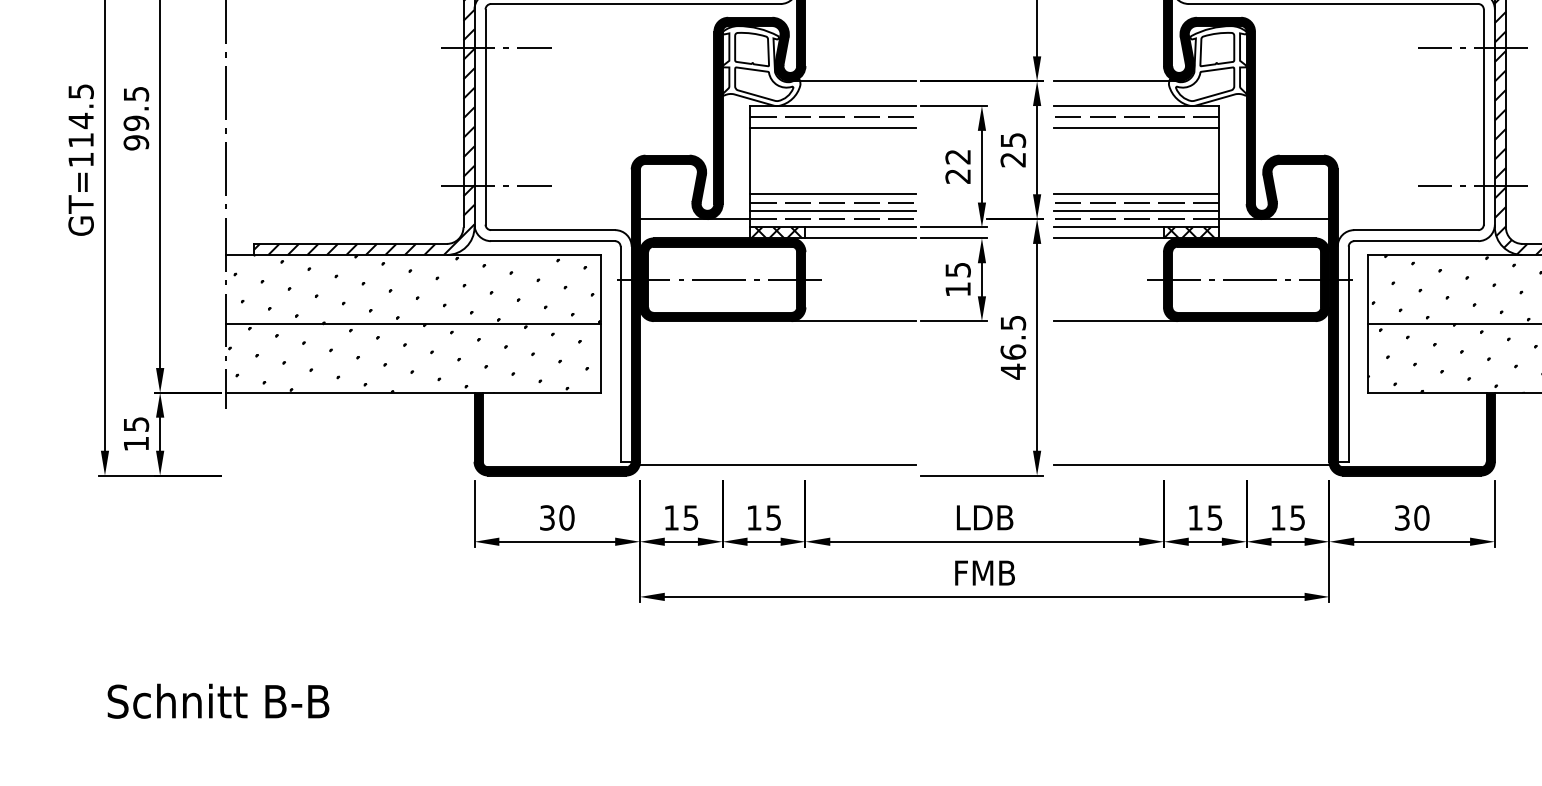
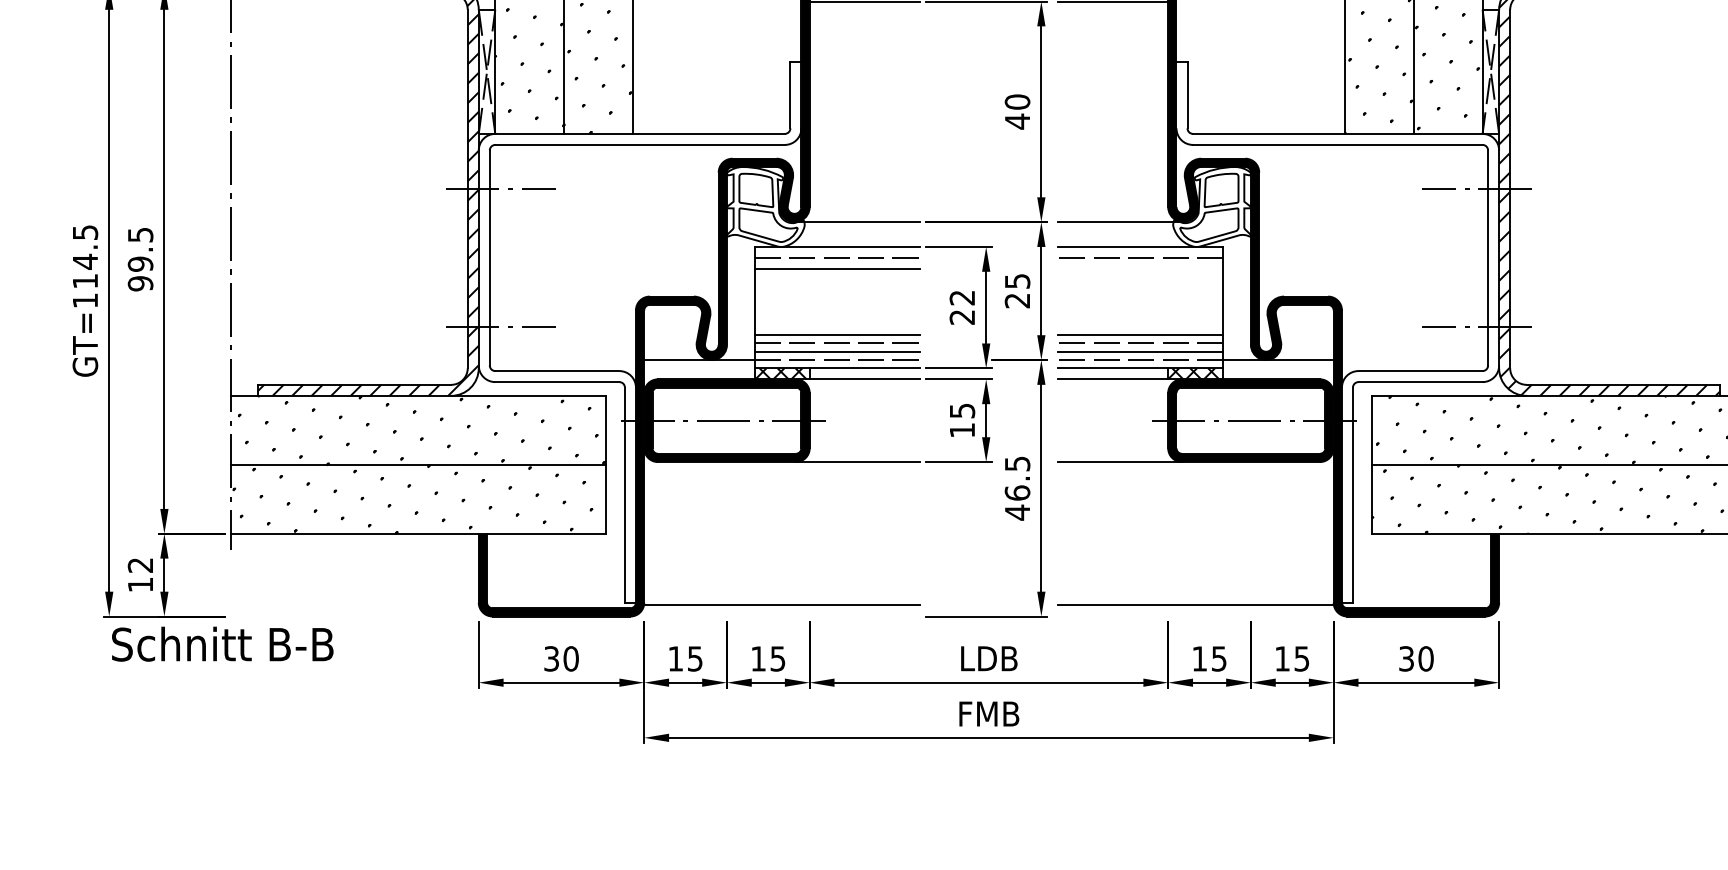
line: (1136, 128) -> (1140, 269), removed
text: (136, 424) -> (140, 565), 15 -> 12
text: (218, 700) -> (222, 643), moved

